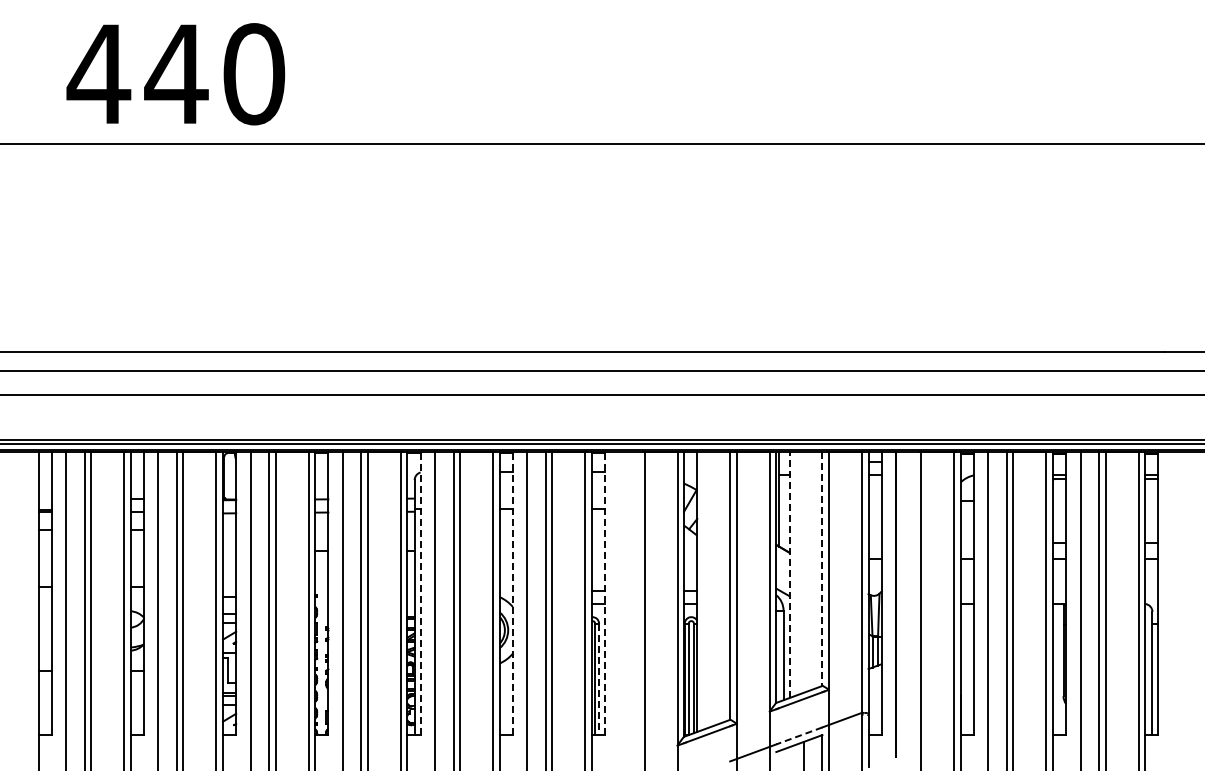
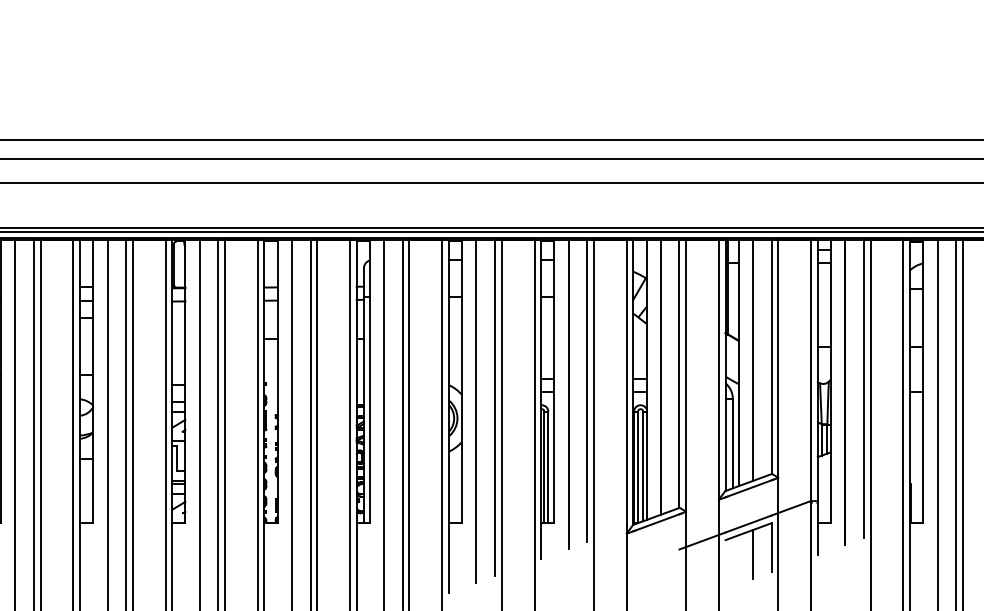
line: (822, 569) -> (771, 357), dashed -> solid
line: (803, 571) -> (752, 359), added
line: (789, 574) -> (738, 362), dashed -> solid
line: (711, 588) -> (660, 376), added
line: (420, 593) -> (369, 381), dashed -> solid
line: (512, 593) -> (461, 381), dashed -> solid
line: (605, 593) -> (554, 381), dashed -> solid
line: (914, 600) -> (863, 388), added
line: (637, 602) -> (586, 390), added
line: (619, 605) -> (568, 393), added
line: (599, 679) -> (548, 467), dashed -> solid
line: (799, 735) -> (748, 523), dashed -> solid

